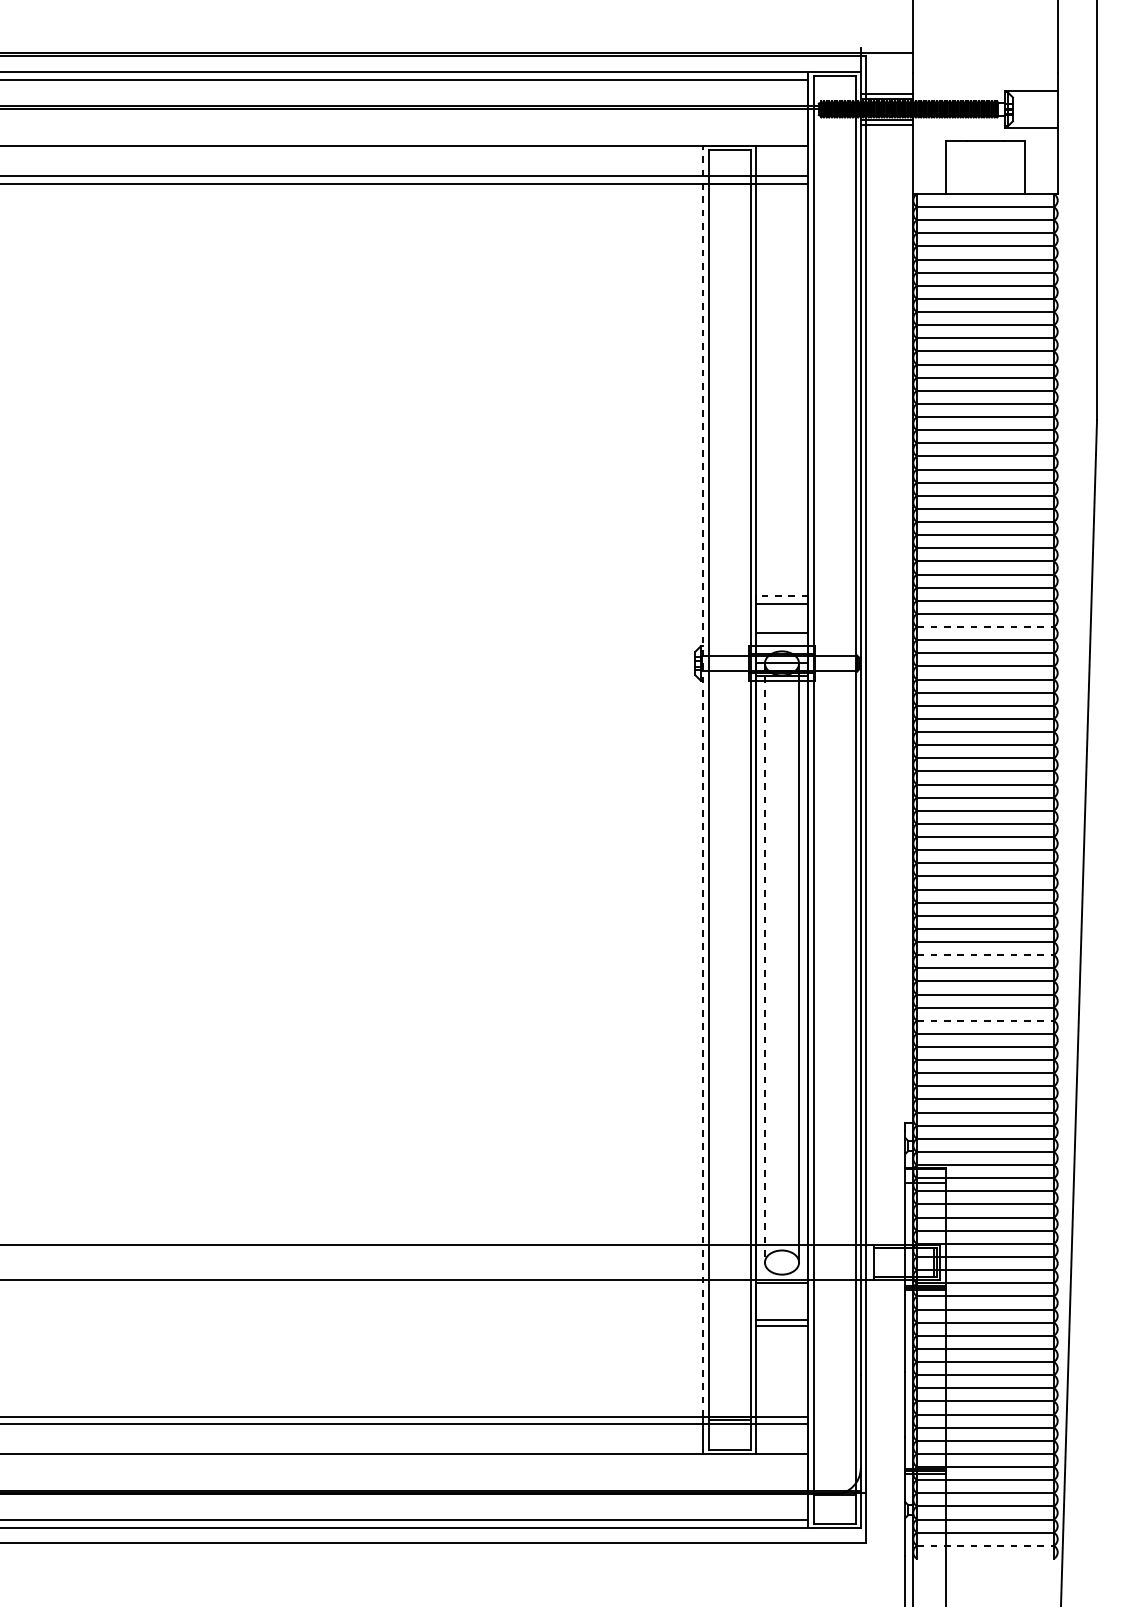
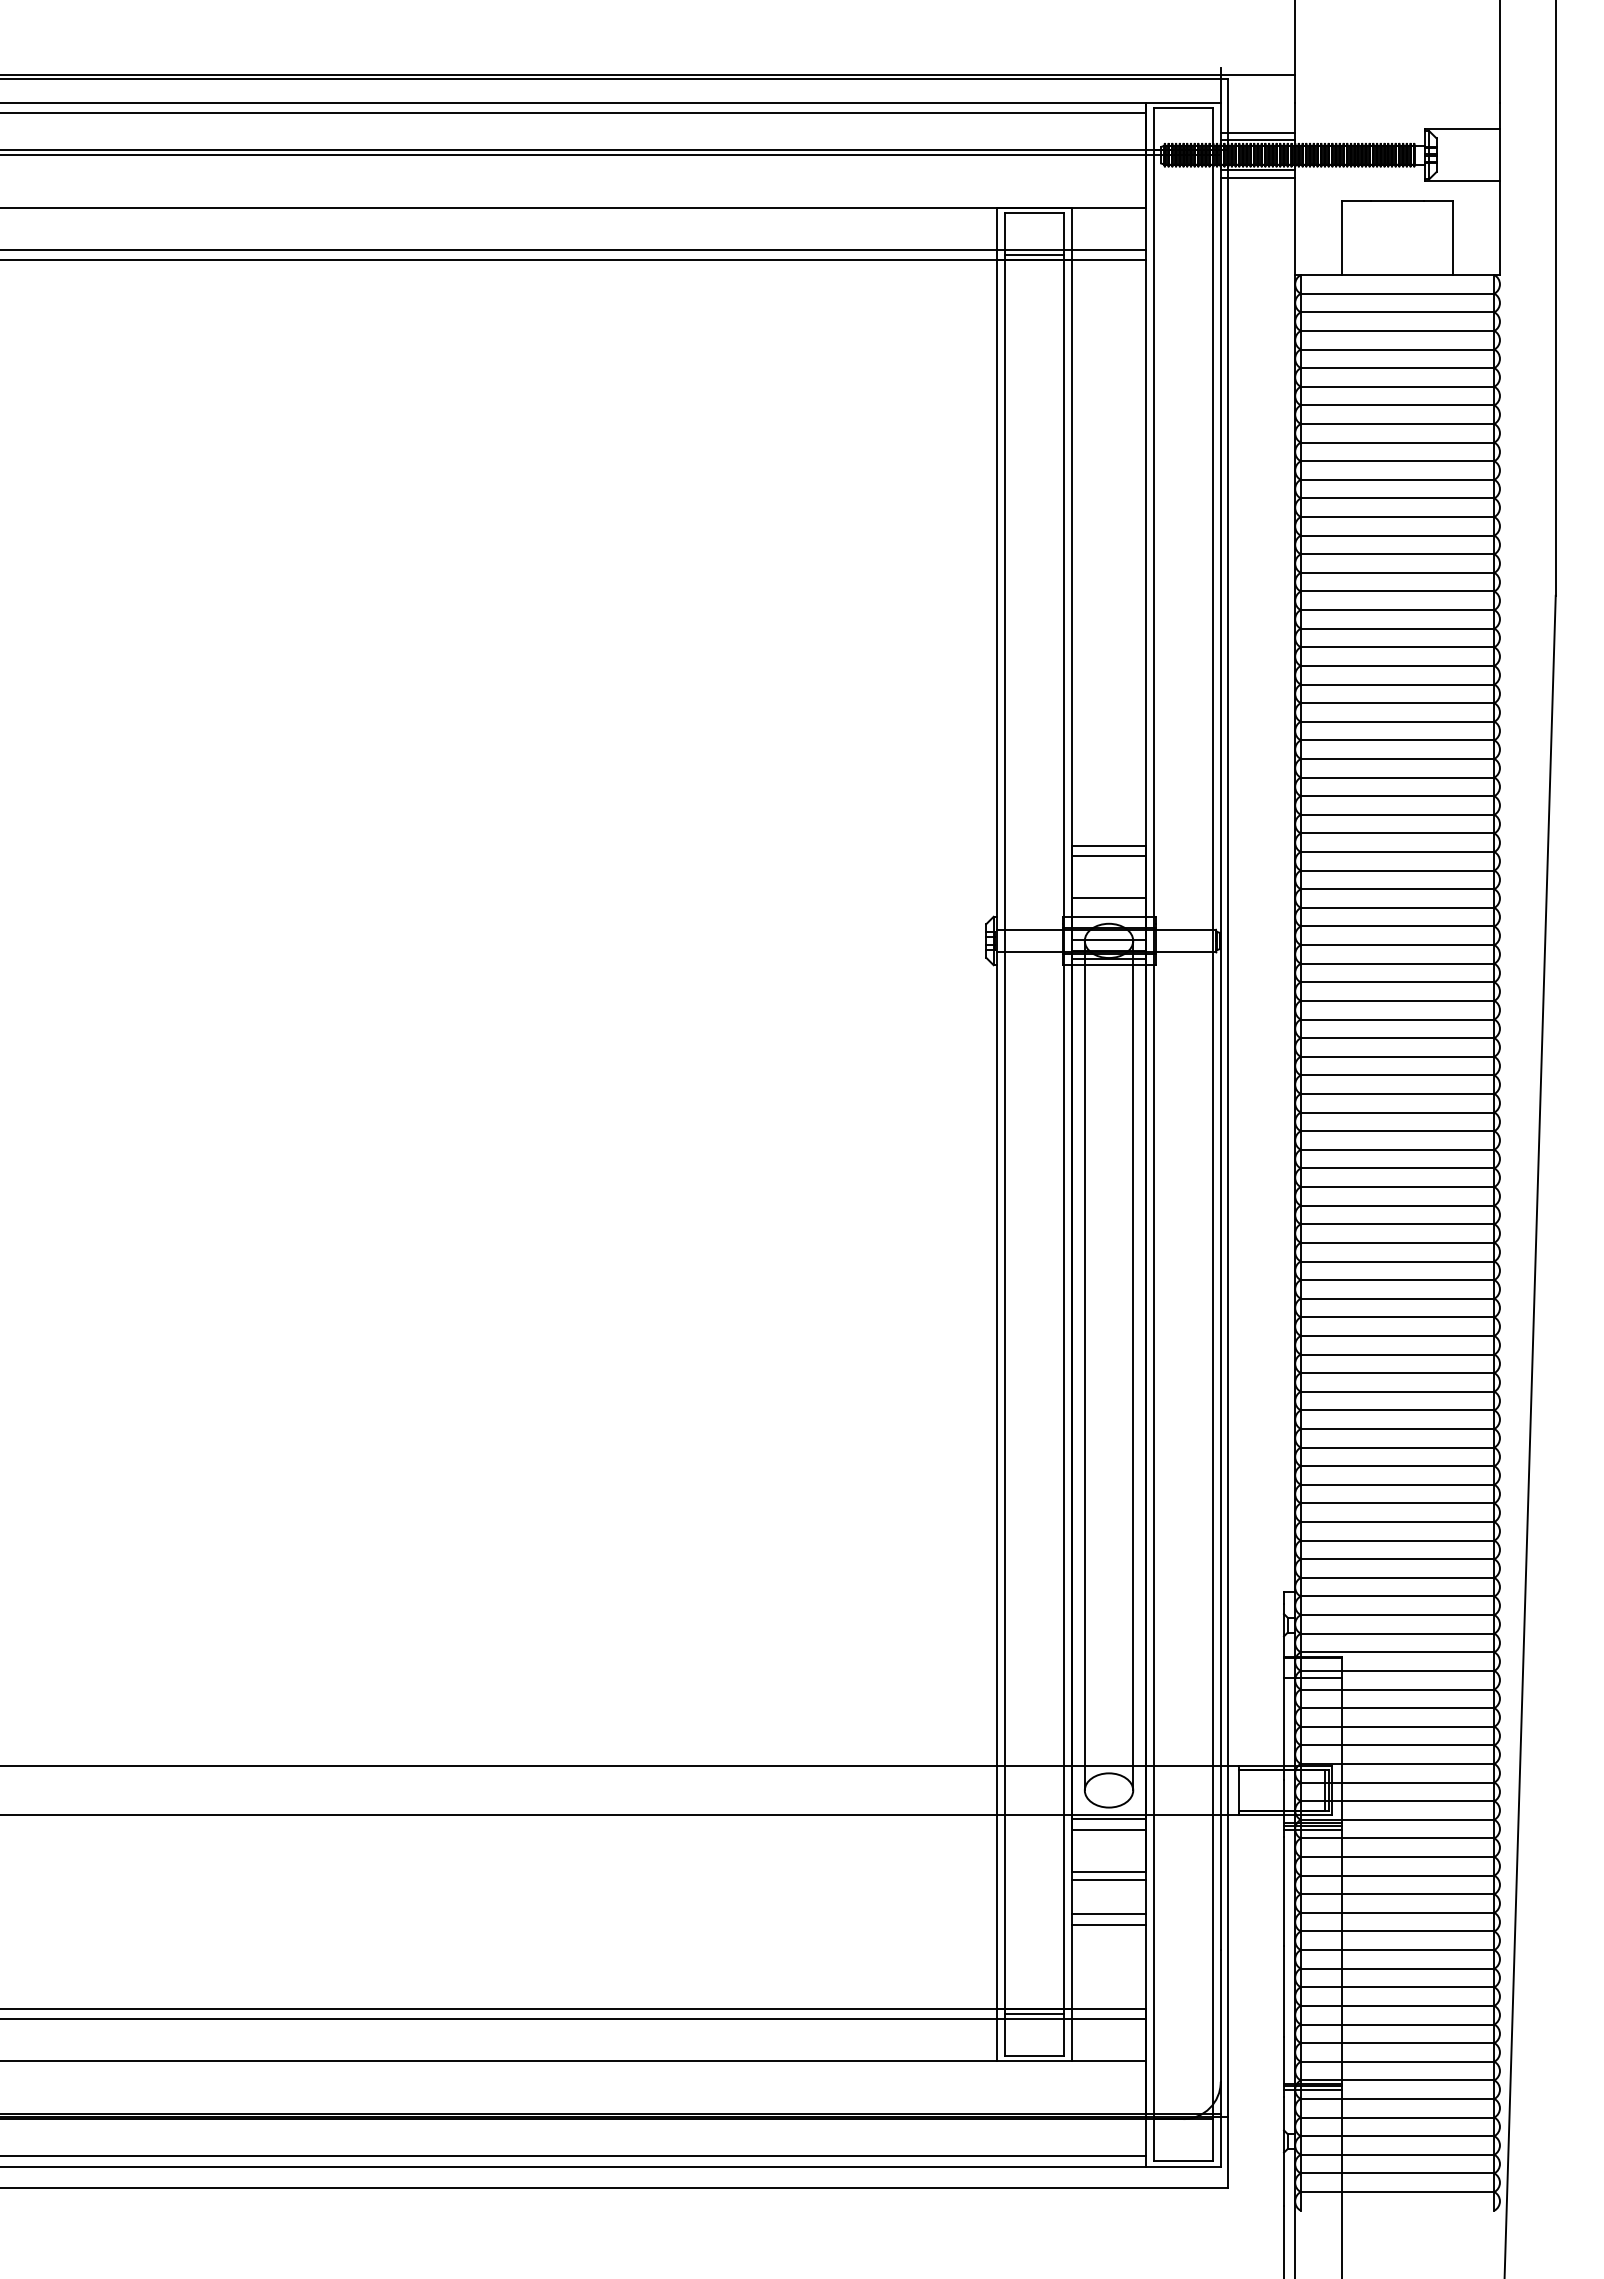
line: (729, 180) -> (1034, 255), added
line: (781, 596) -> (1108, 845), dashed -> solid
line: (985, 627) -> (1397, 889), dashed -> solid
line: (703, 781) -> (997, 1108), dashed -> solid
line: (985, 955) -> (1397, 1354), dashed -> solid
line: (764, 962) -> (1084, 1365), dashed -> solid
line: (985, 1020) -> (1397, 1447), dashed -> solid
line: (781, 1290) -> (1108, 1829), added
line: (781, 1350) -> (1108, 1914), added
line: (781, 1357) -> (1108, 1924), added
line: (985, 1545) -> (1397, 2191), dashed -> solid

